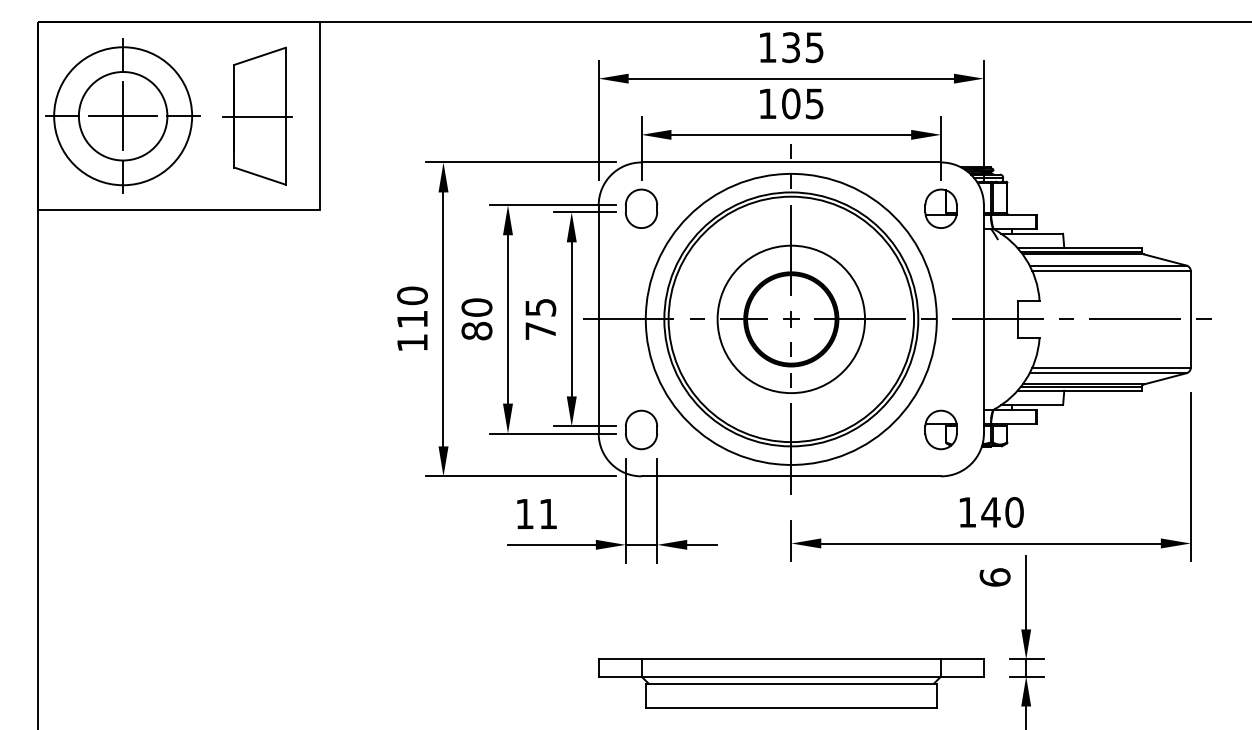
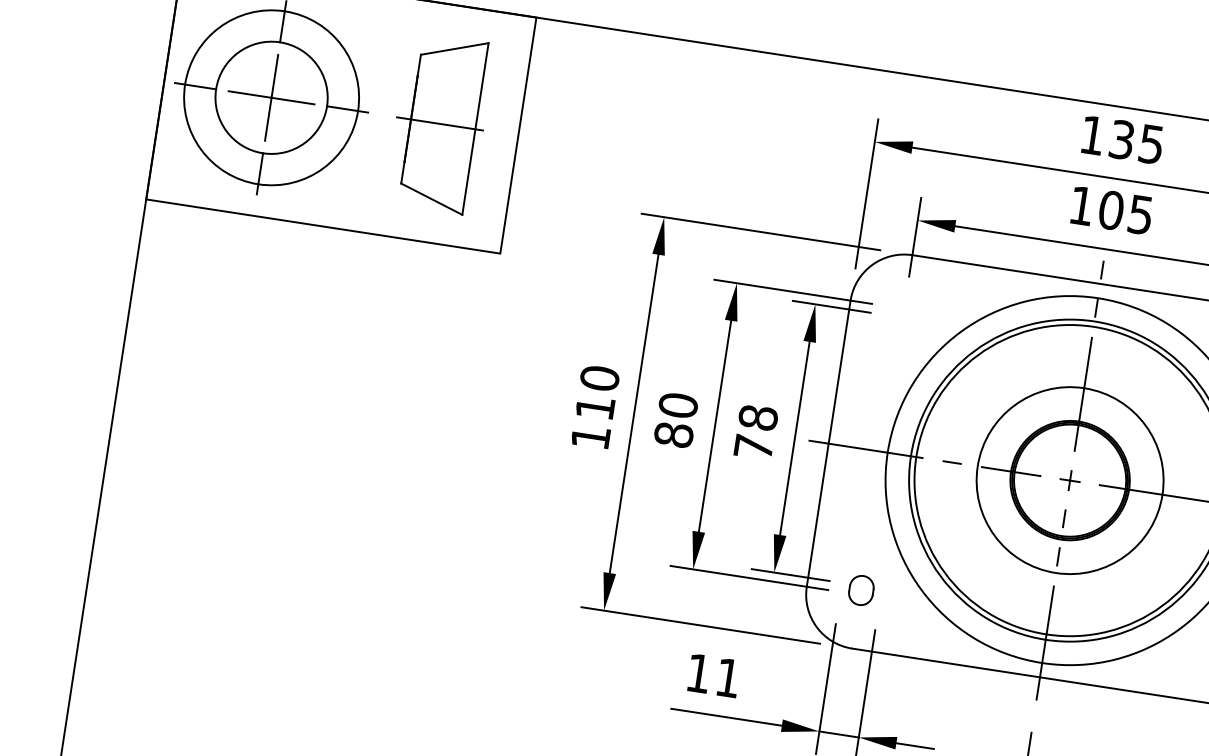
part: (641, 208) -> (903, 312), removed
text: (540, 307) -> (758, 417), 75 -> 78
part: (641, 429) -> (861, 589), size x0.6

